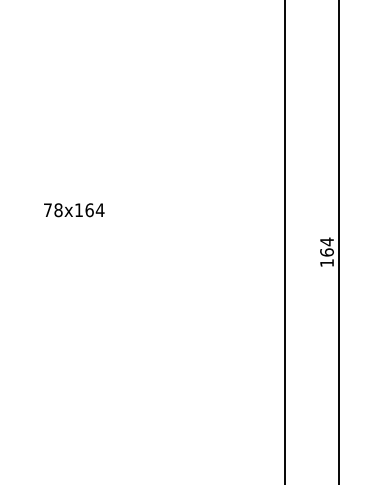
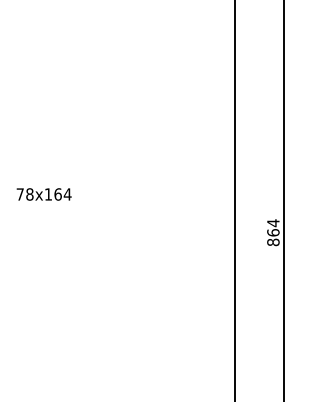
text: (326, 263) -> (272, 242), 164 -> 864

